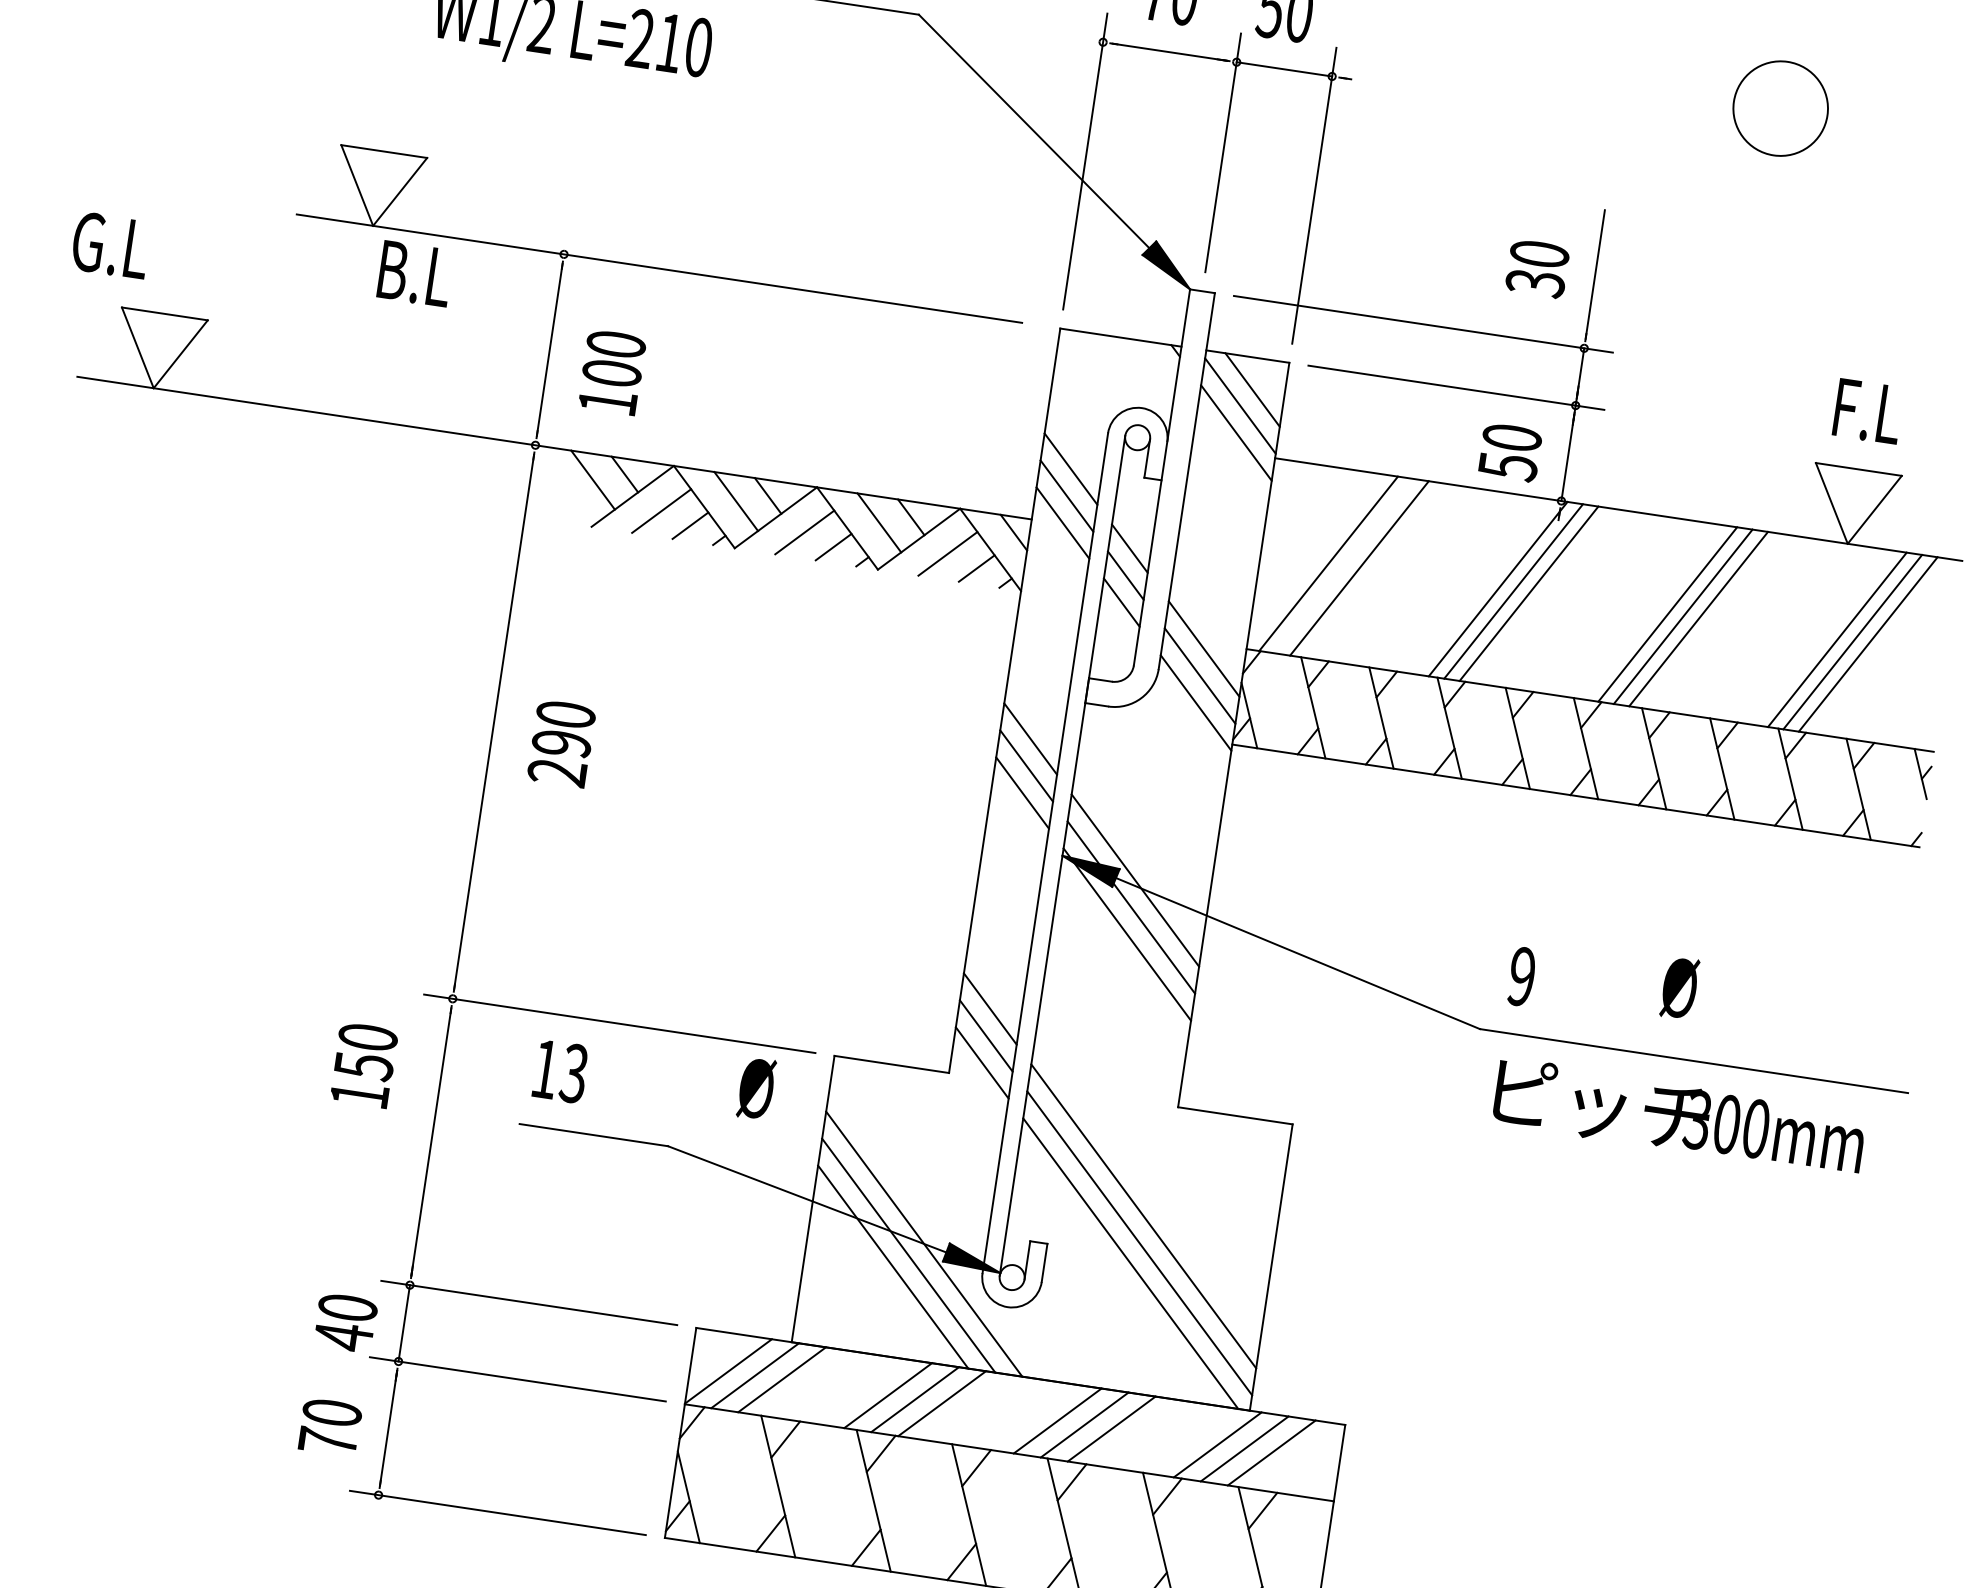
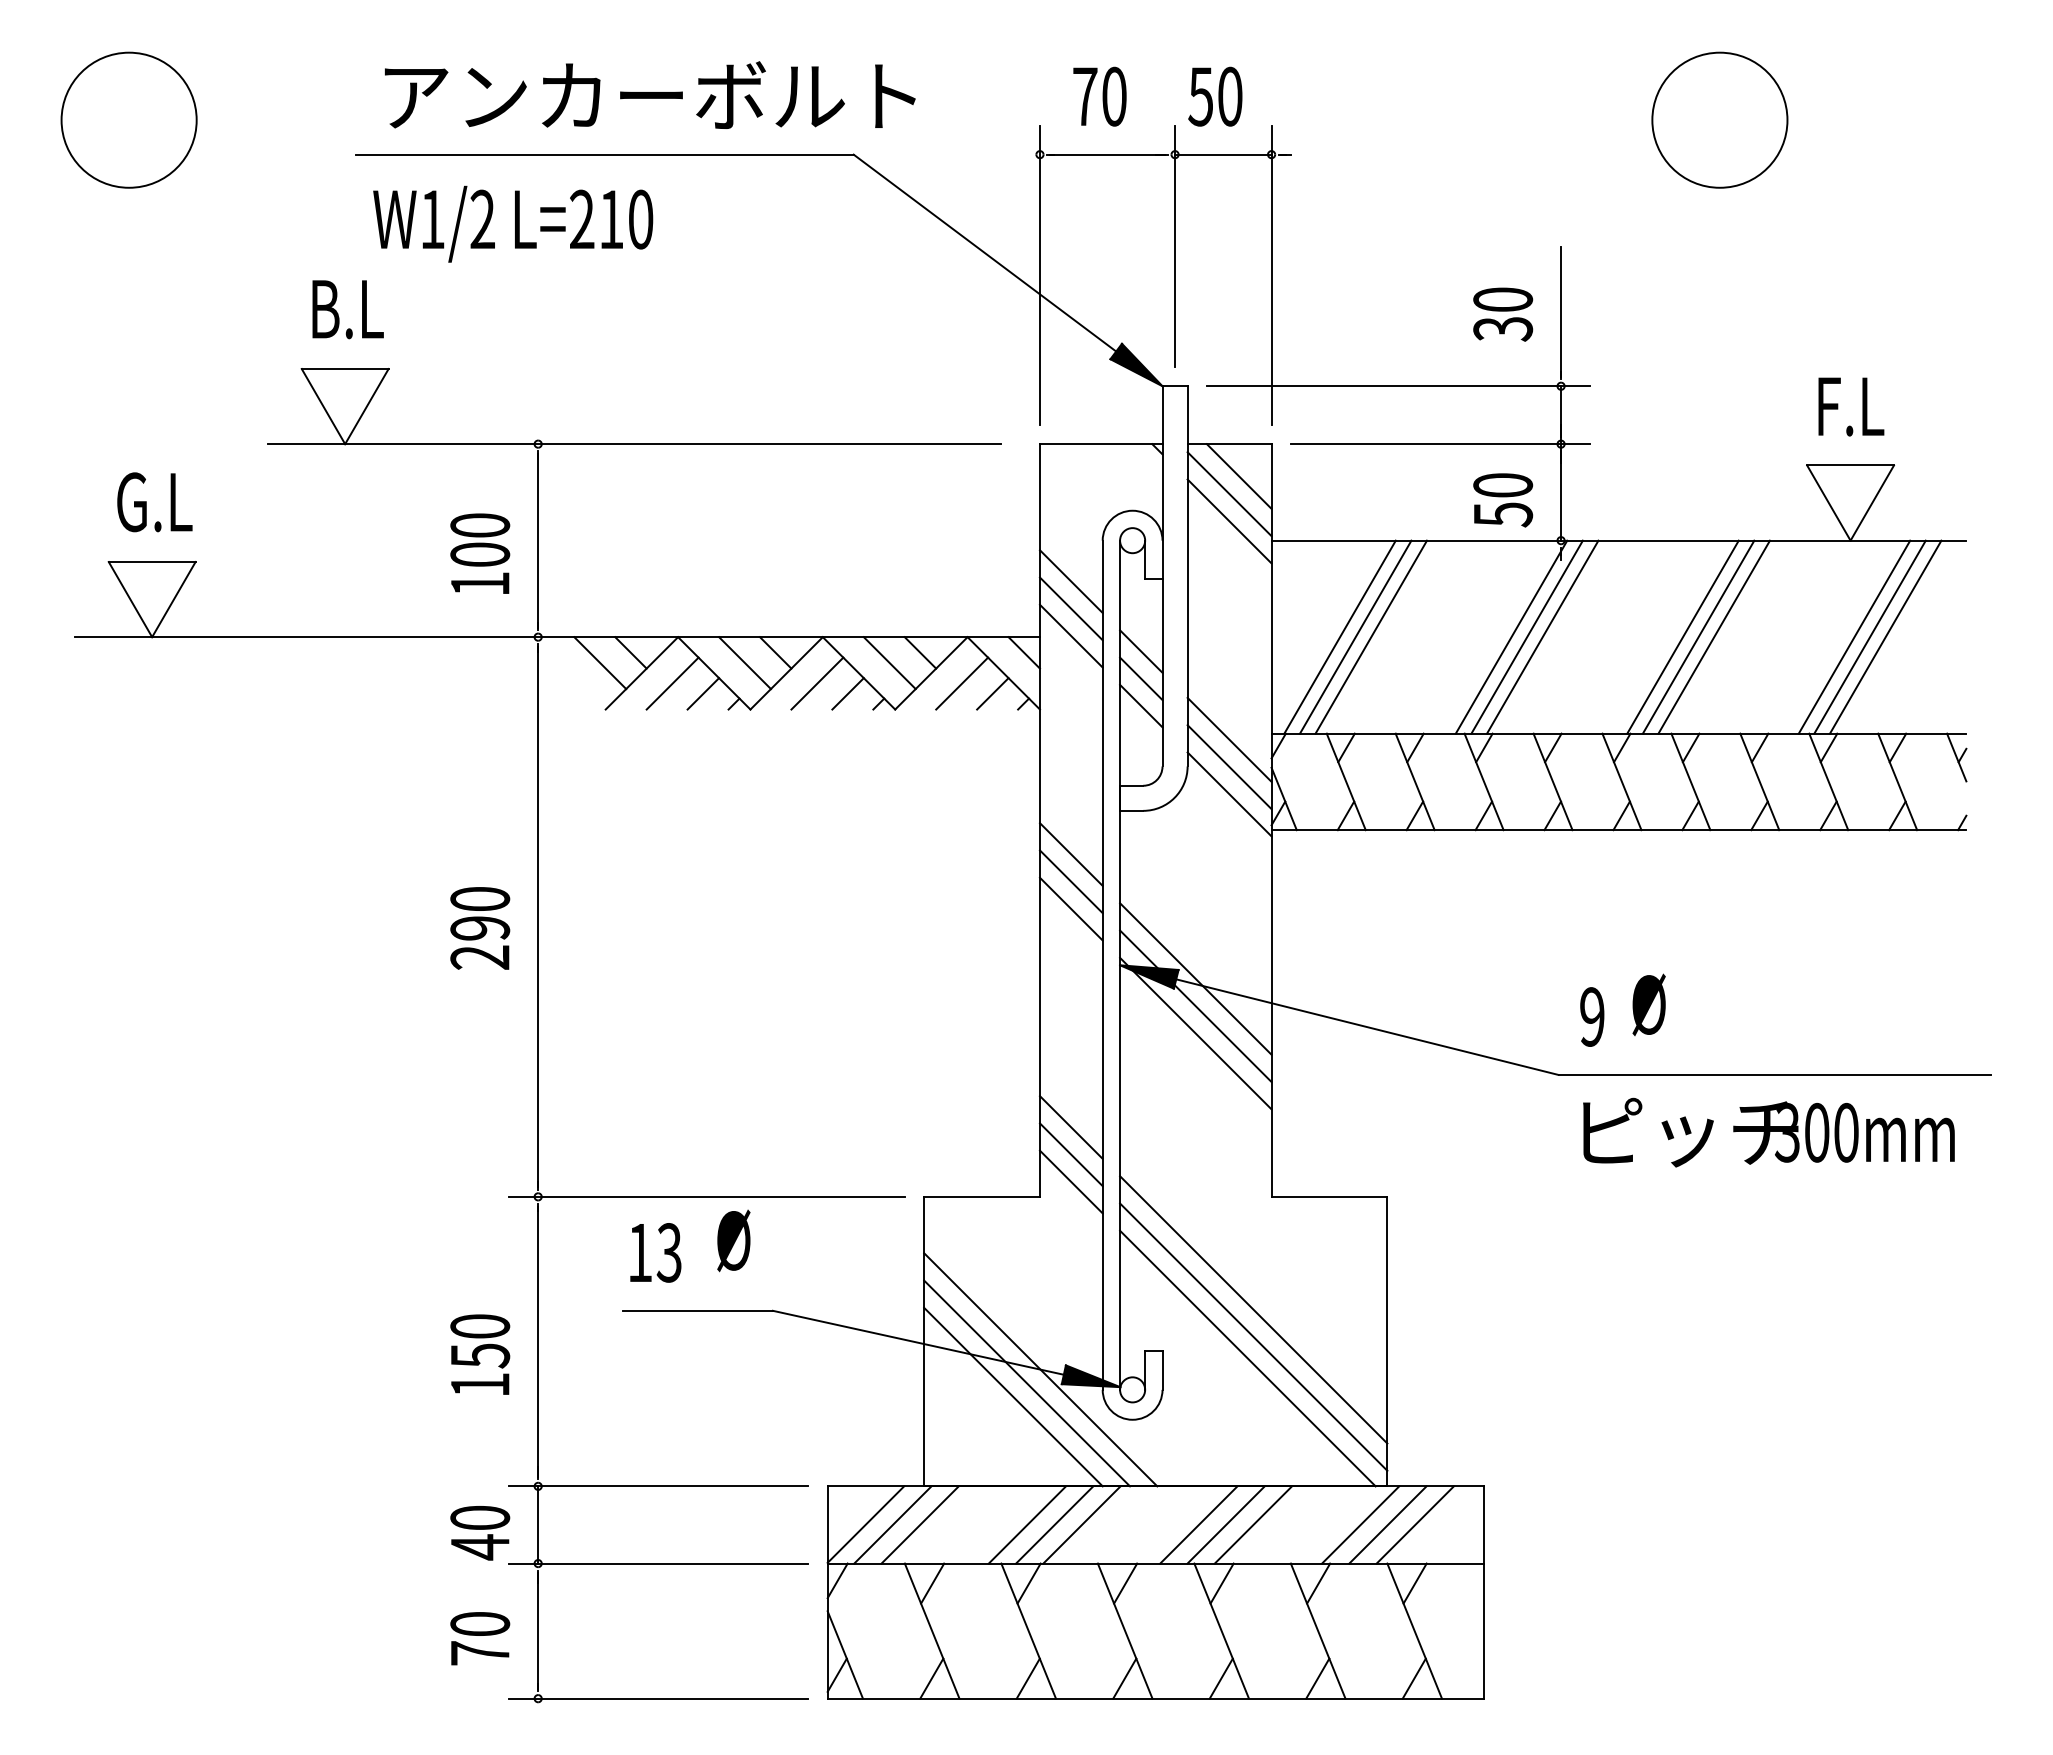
circle: (1780, 107) -> (1719, 119), size x1.43
text: (110, 245) -> (154, 502), moved
text: (414, 273) -> (347, 309), moved
text: (612, 372) -> (480, 553), moved
line: (1343, 565) -> (1355, 636), added
text: (561, 743) -> (480, 928), moved
text: (1679, 987) -> (1648, 1004), moved
text: (364, 1065) -> (480, 1354), moved
text: (756, 1088) -> (733, 1240), moved

